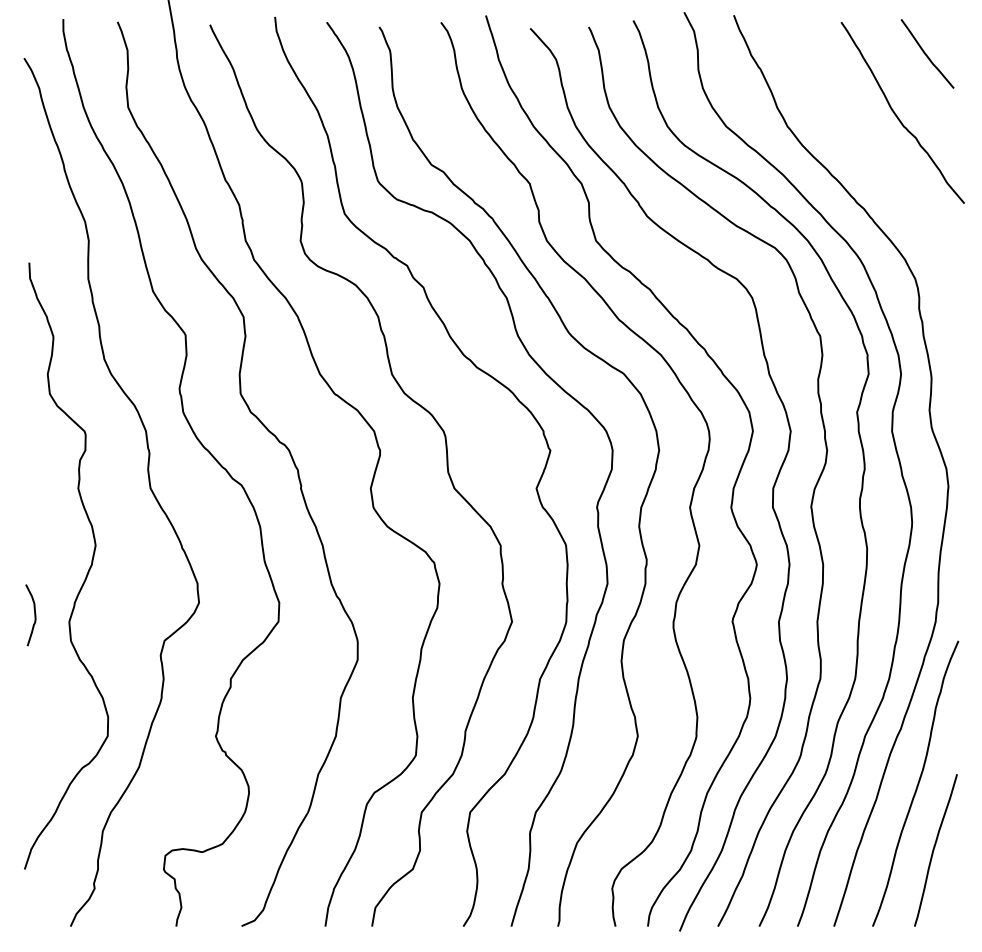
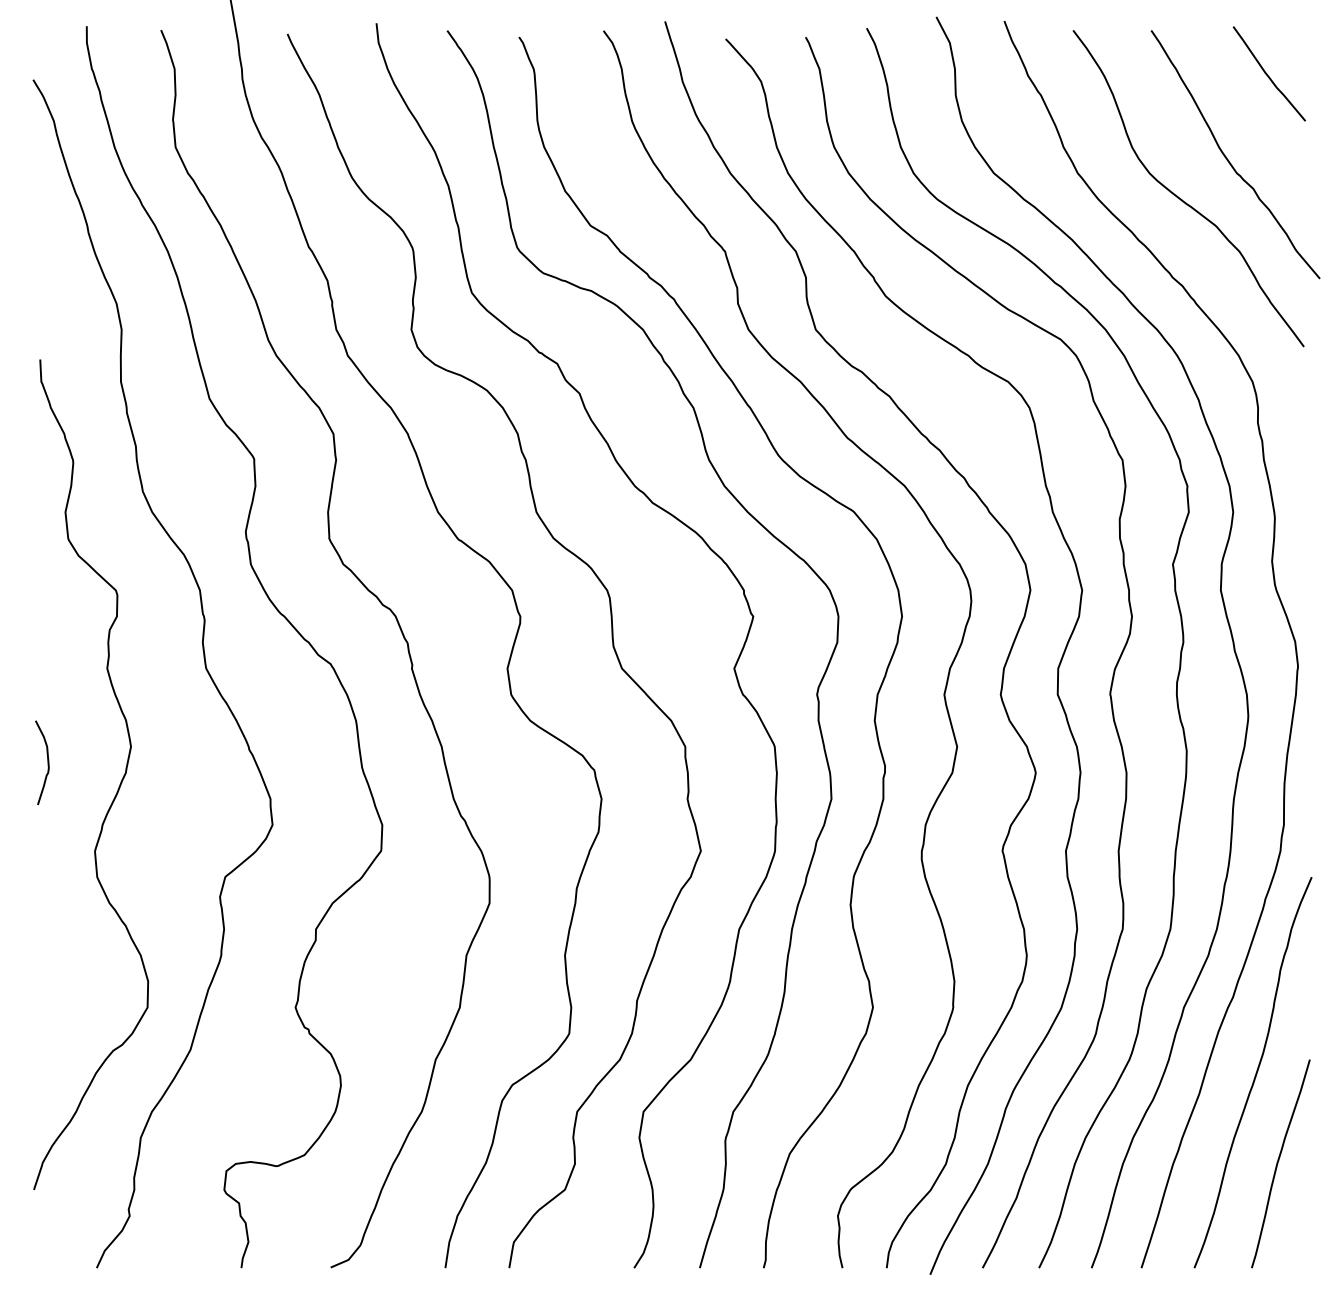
curve: (864, 145) -> (1183, 199), added
curve: (34, 615) -> (47, 763), moved

